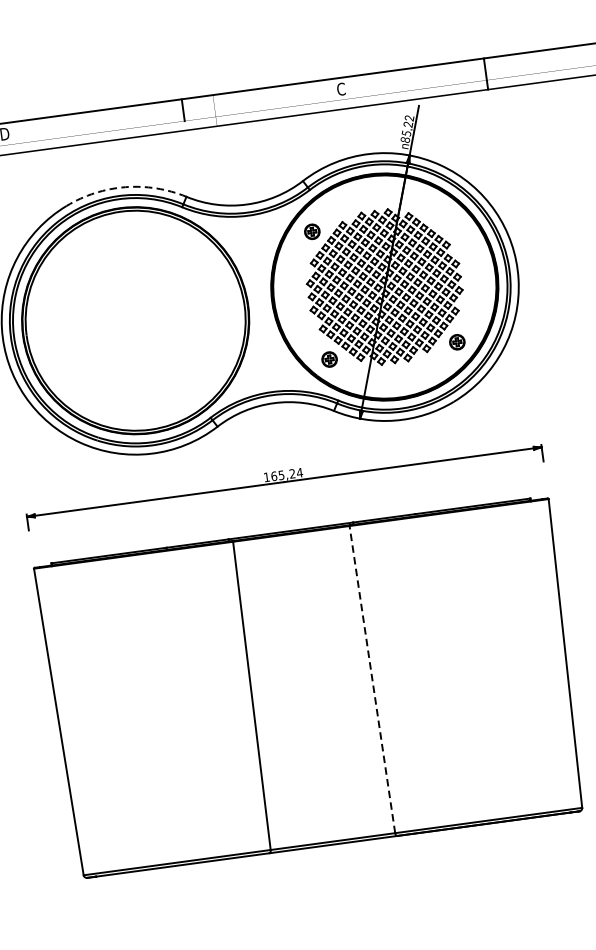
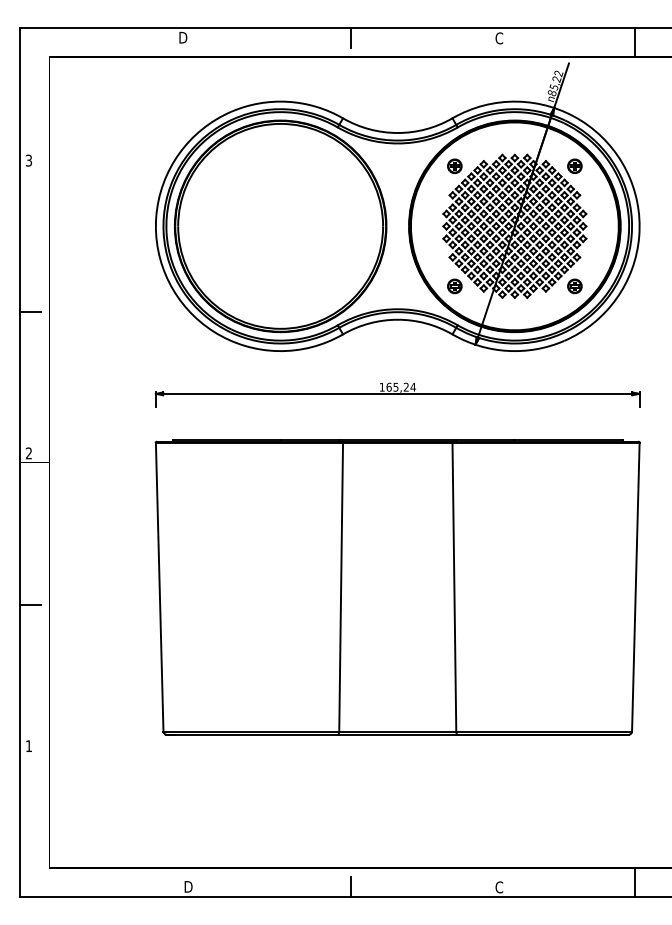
arc: (124, 186) -> (287, 101), dashed -> solid
part: (439, 213) -> (574, 165), added
line: (372, 679) -> (454, 587), dashed -> solid

